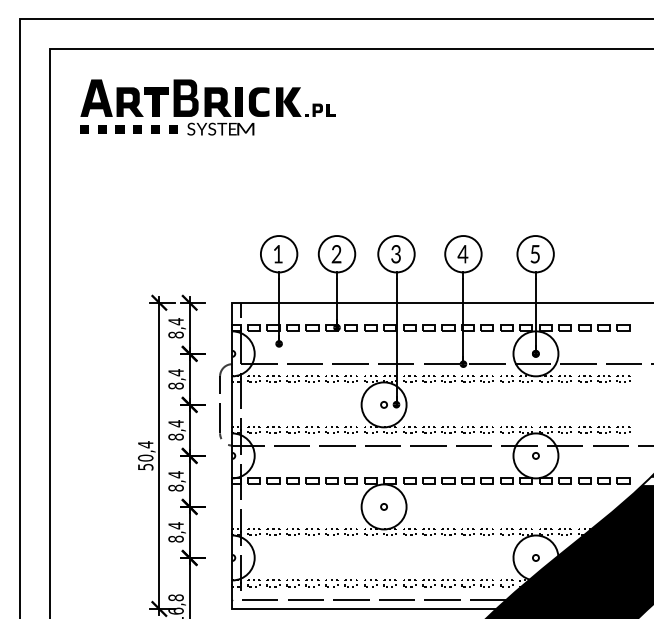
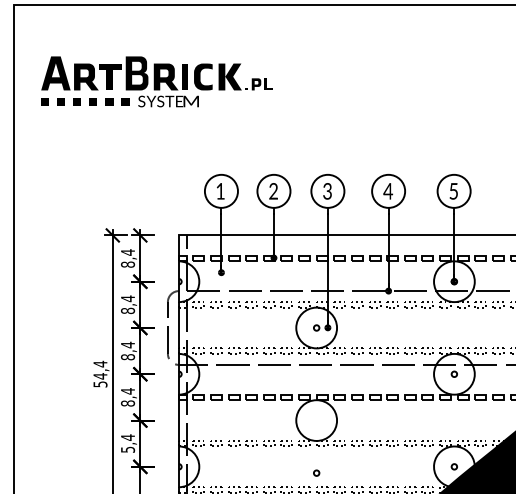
text: (207, 107) -> (156, 81), moved
text: (145, 457) -> (100, 375), 50,4 -> 54,4
circle: (383, 506) -> (316, 472), moved
text: (175, 538) -> (127, 449), 8,4 -> 5,4

